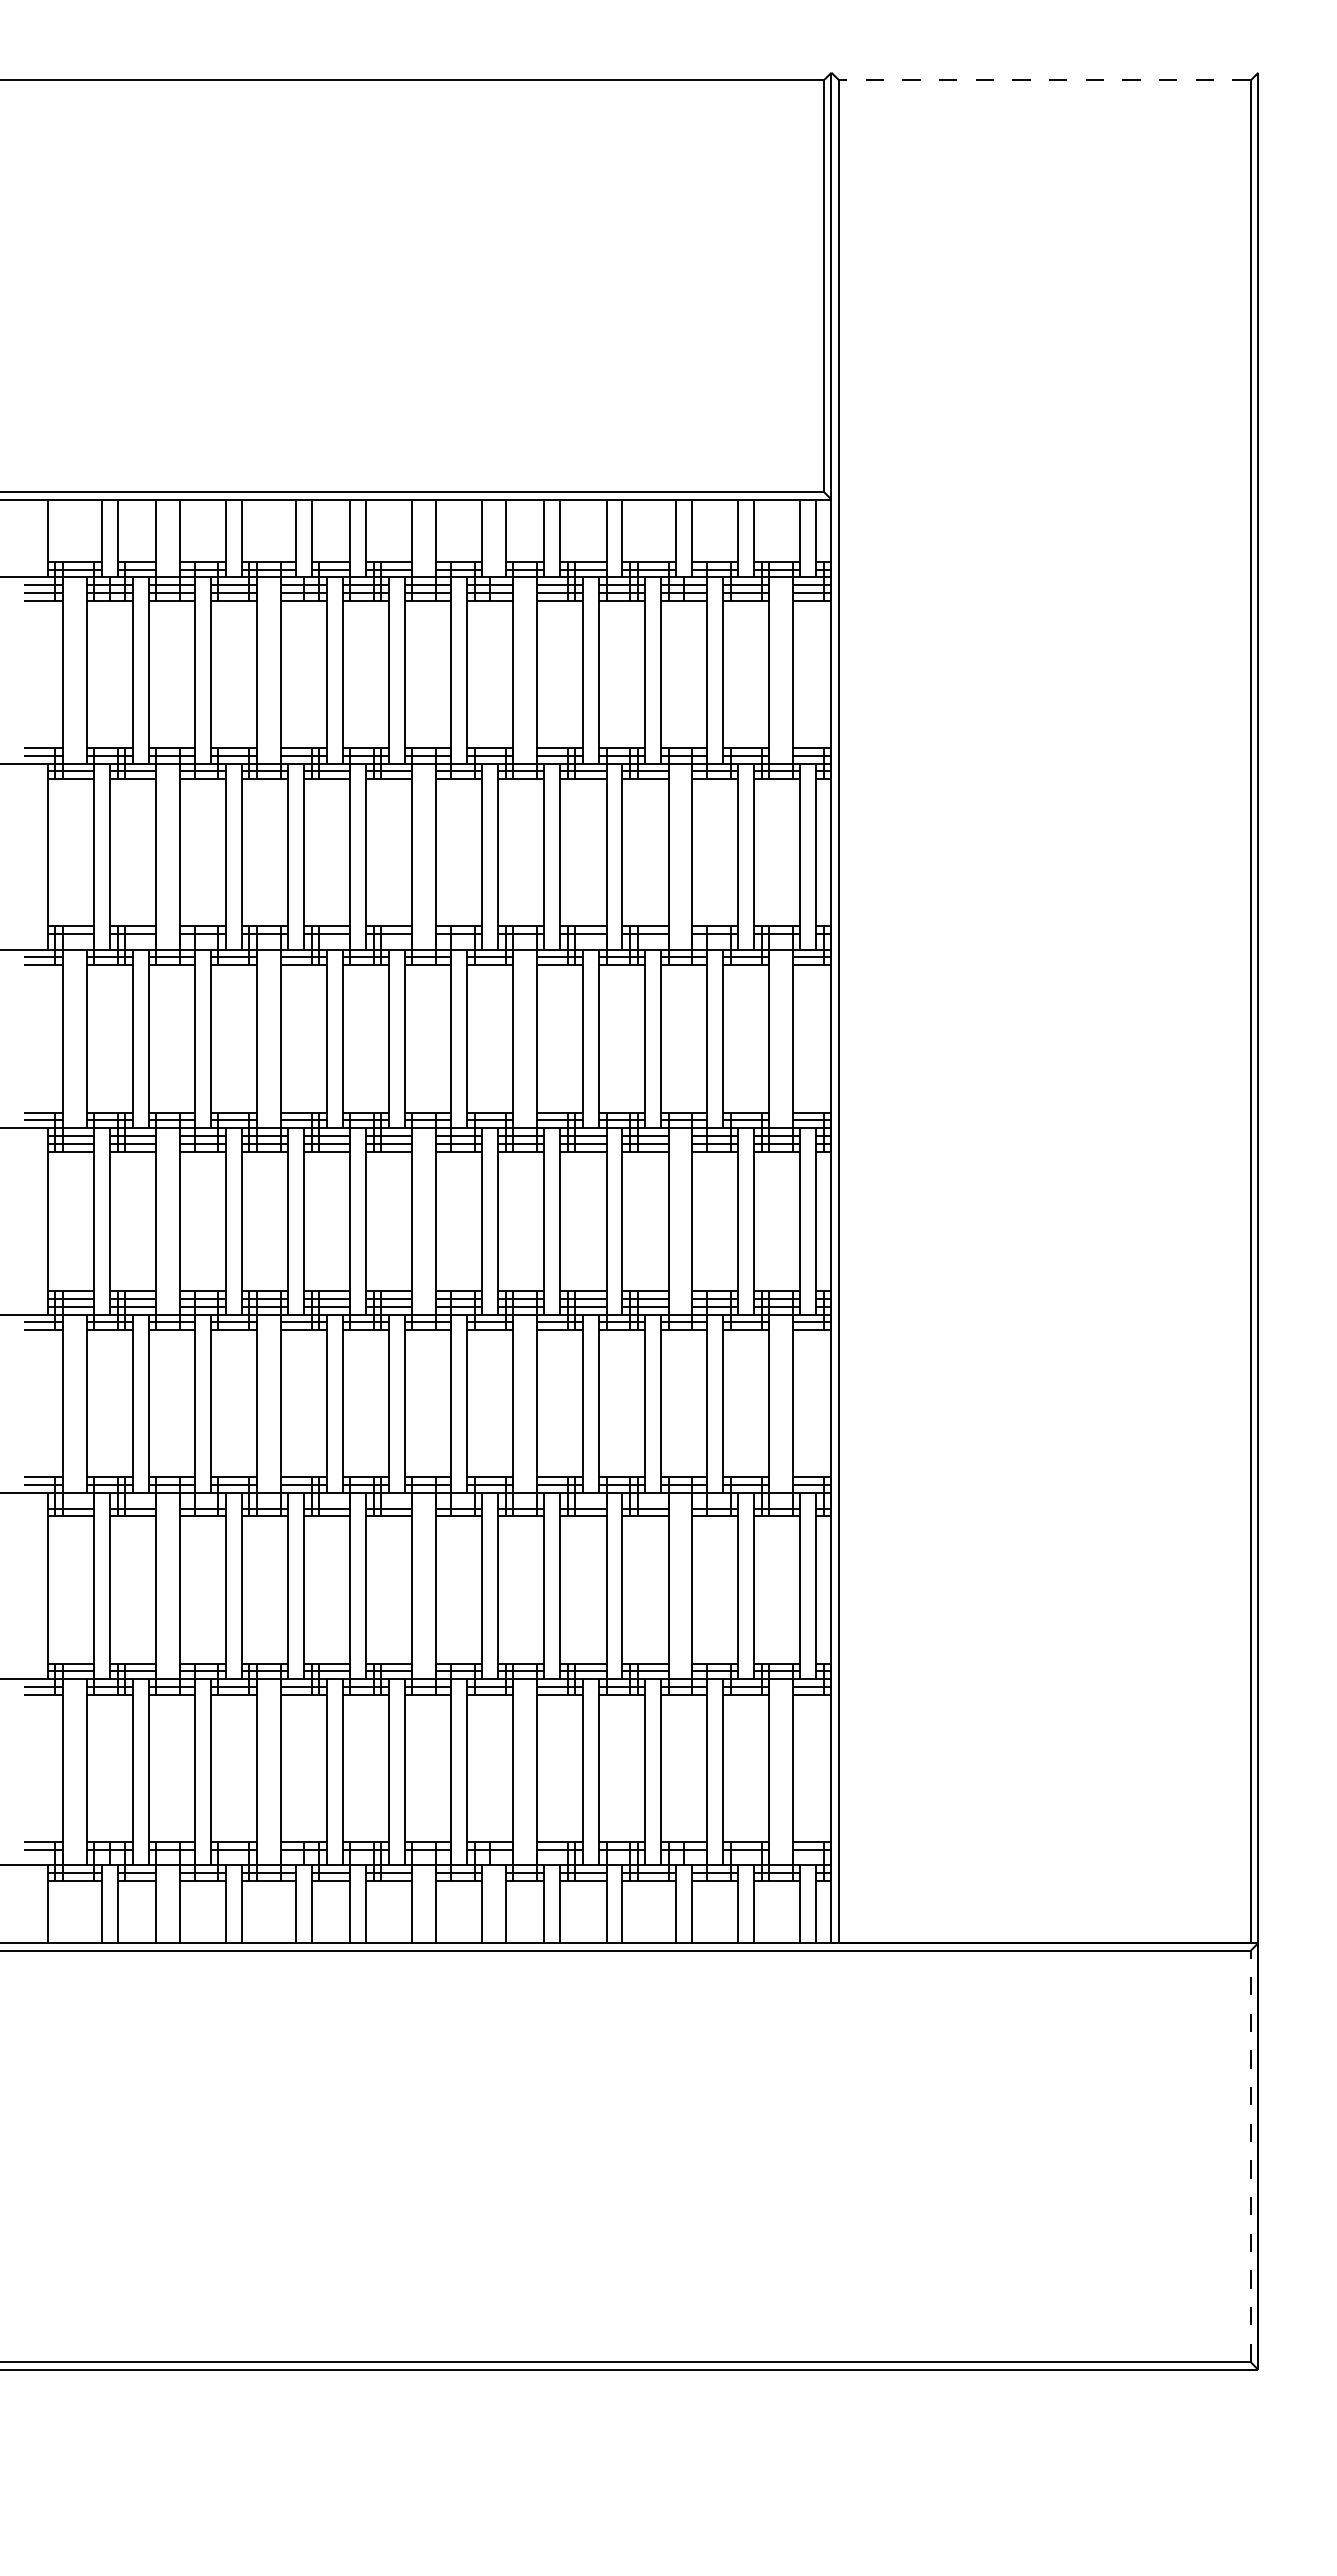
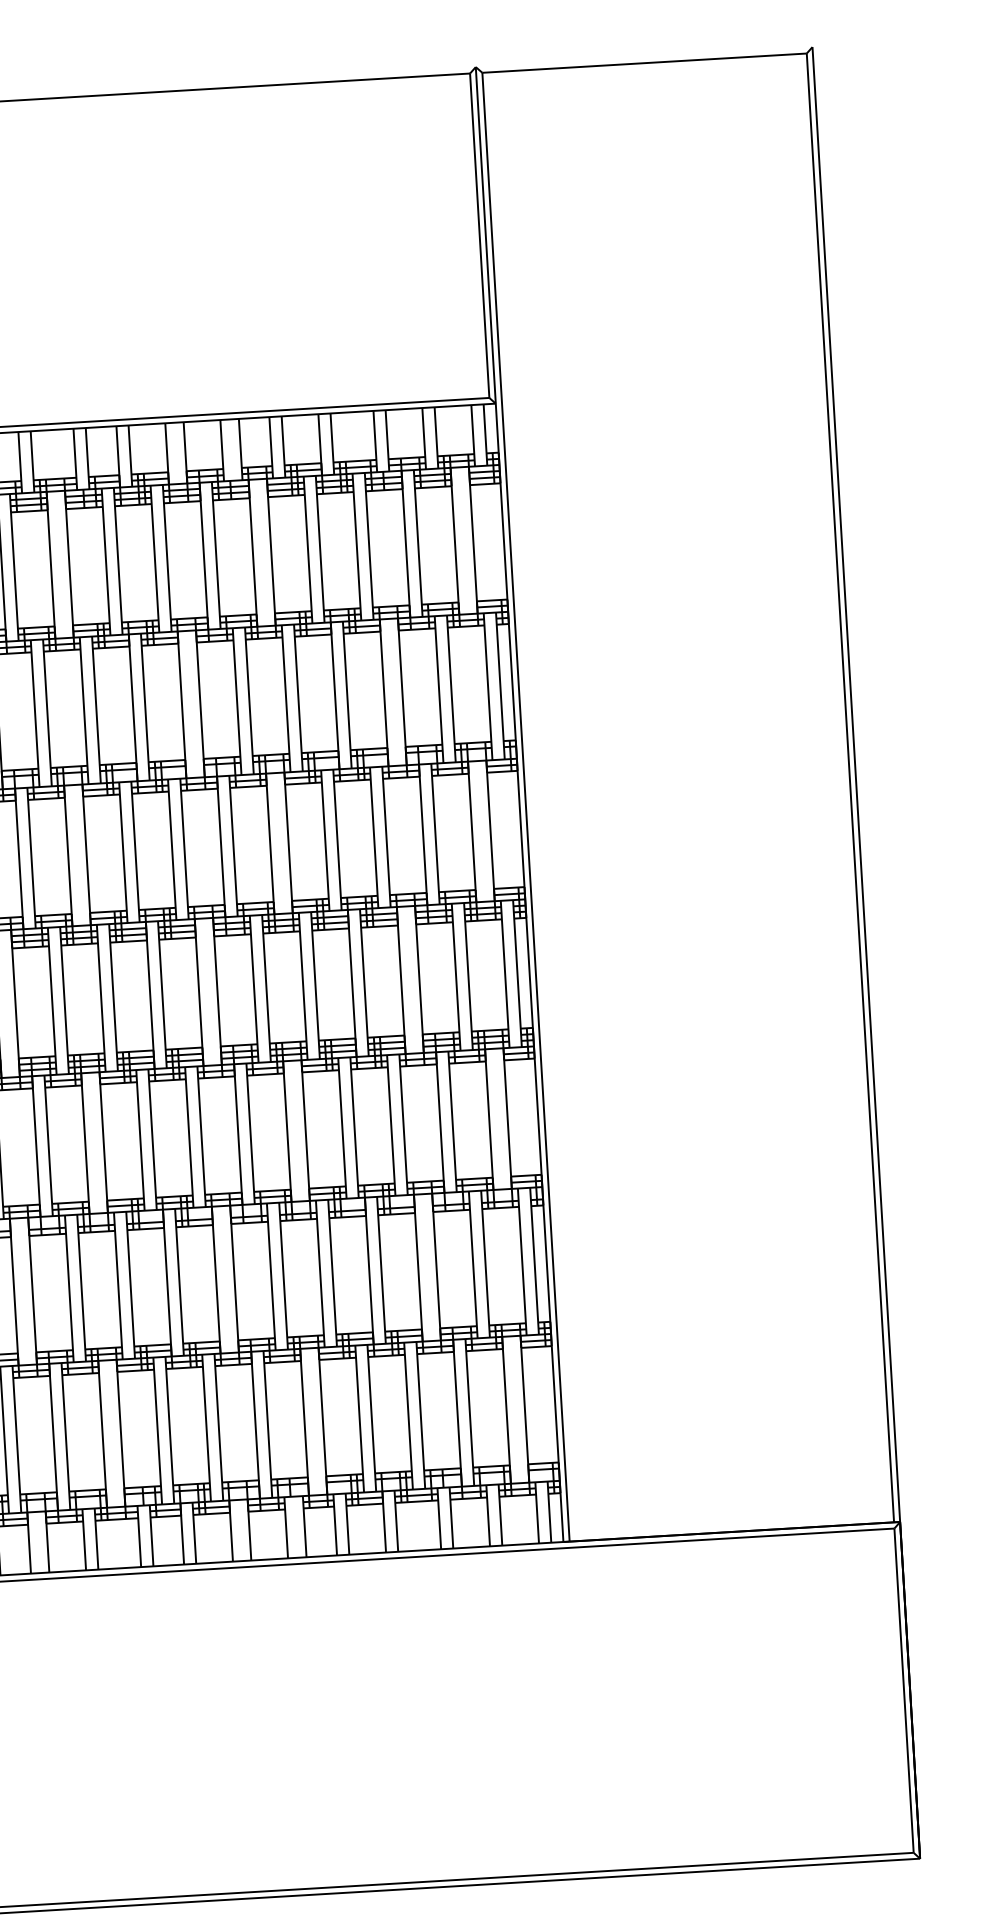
line: (1045, 80) -> (644, 63), dashed -> solid
line: (1250, 2156) -> (903, 1690), dashed -> solid

